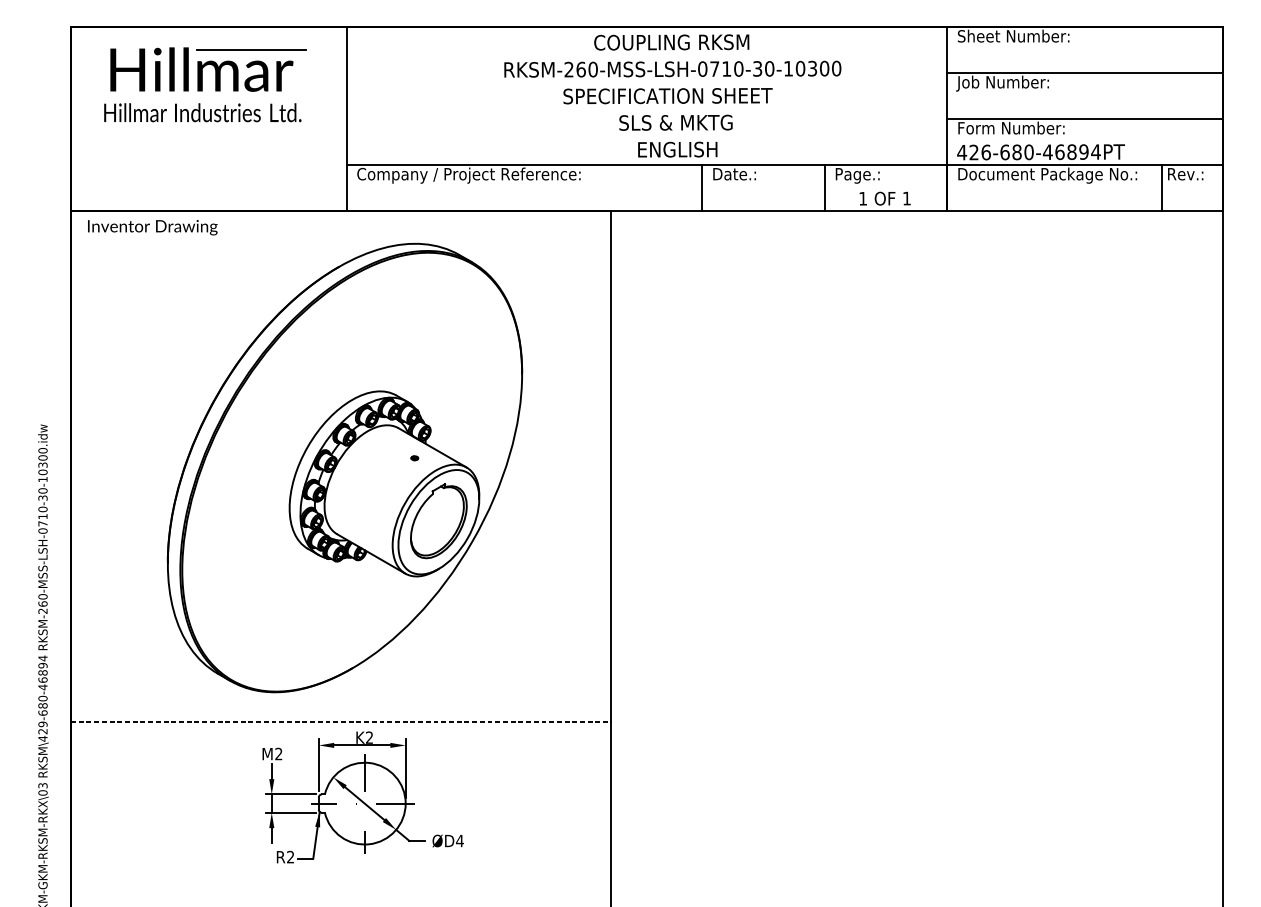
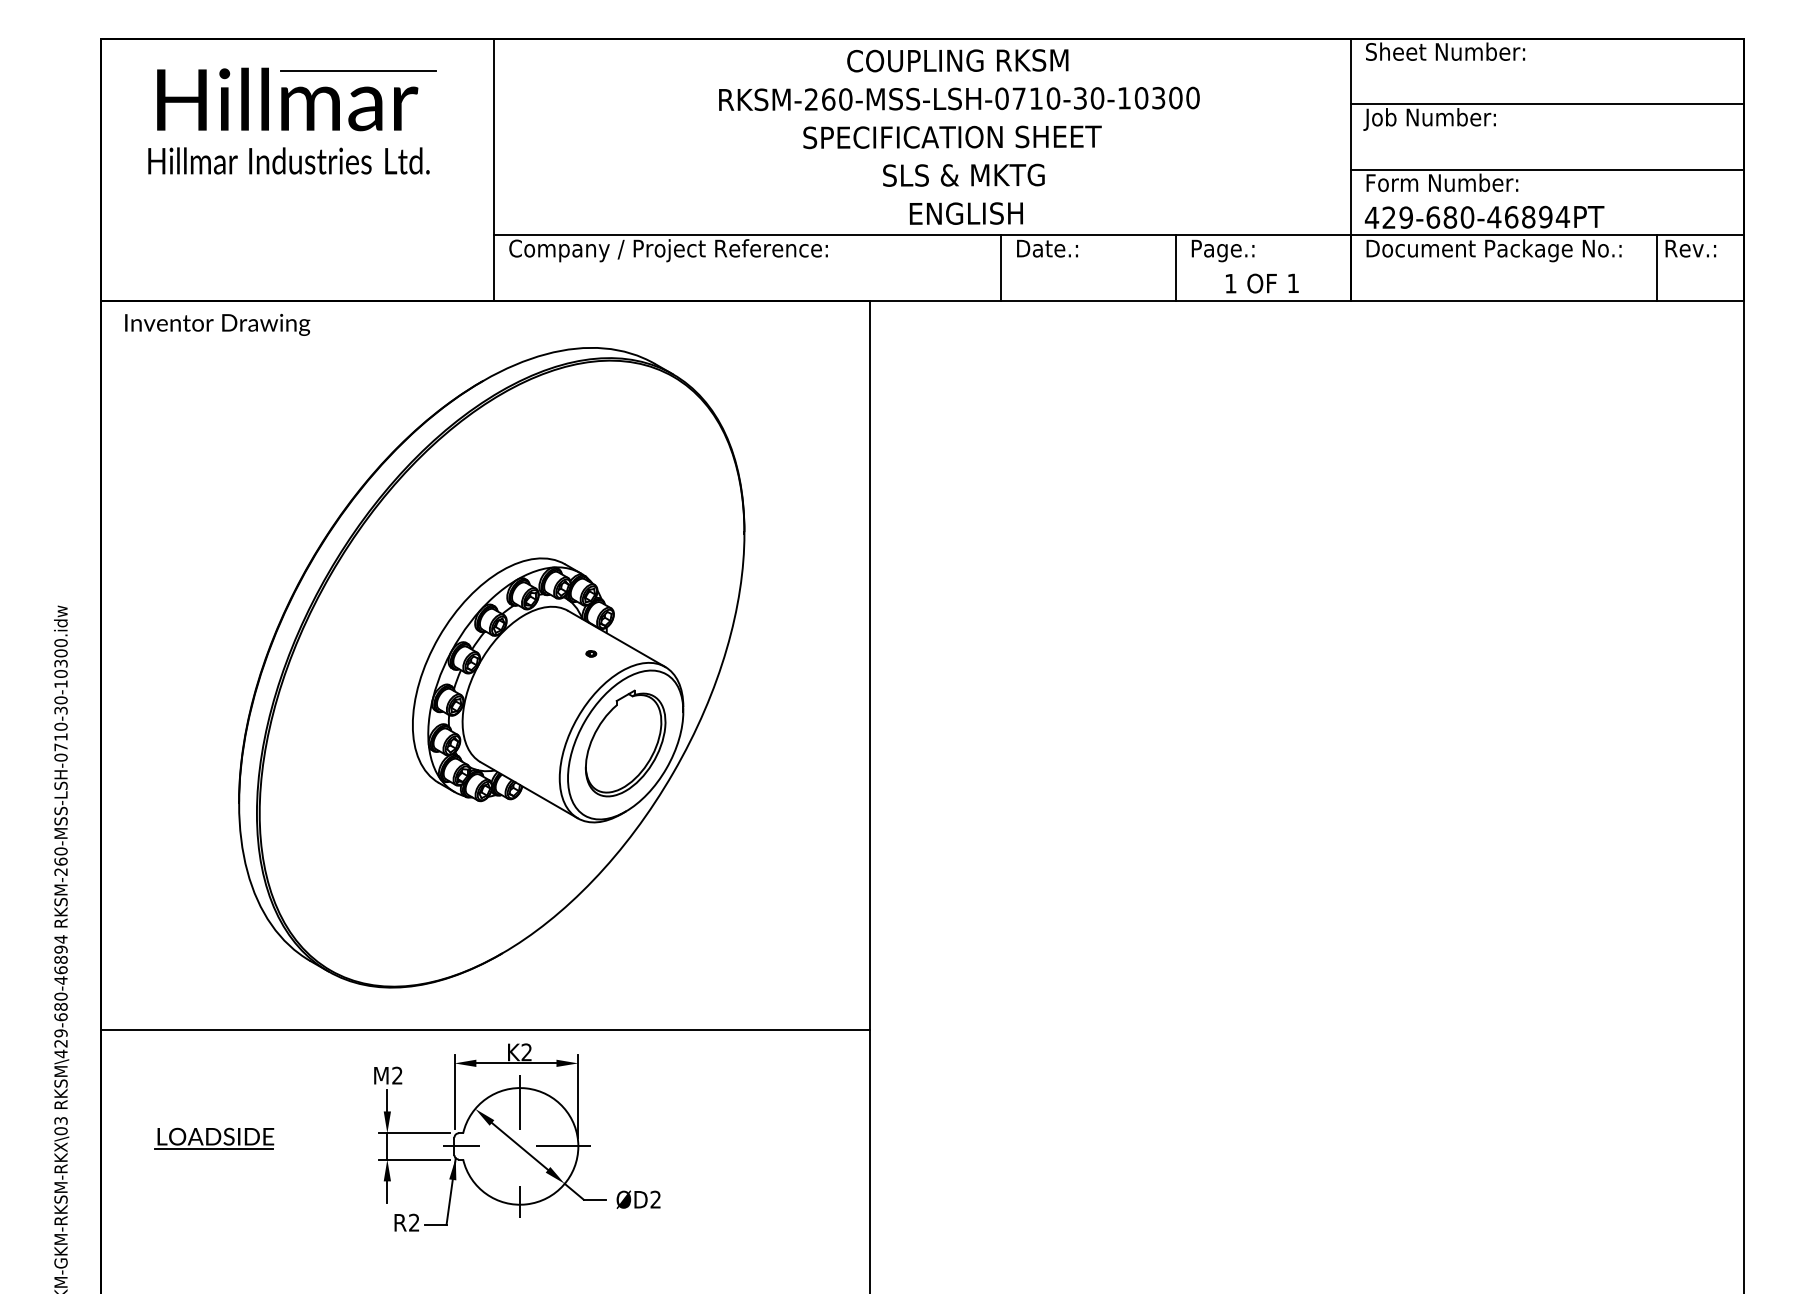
text: (986, 152) -> (1406, 217), 426-680-46894PT -> 429-680-46894PT
line: (340, 722) -> (485, 1030), dashed -> solid
part: (150, 798) -> (214, 1138), added
text: (459, 840) -> (655, 1199), ØD4 -> ØD2

